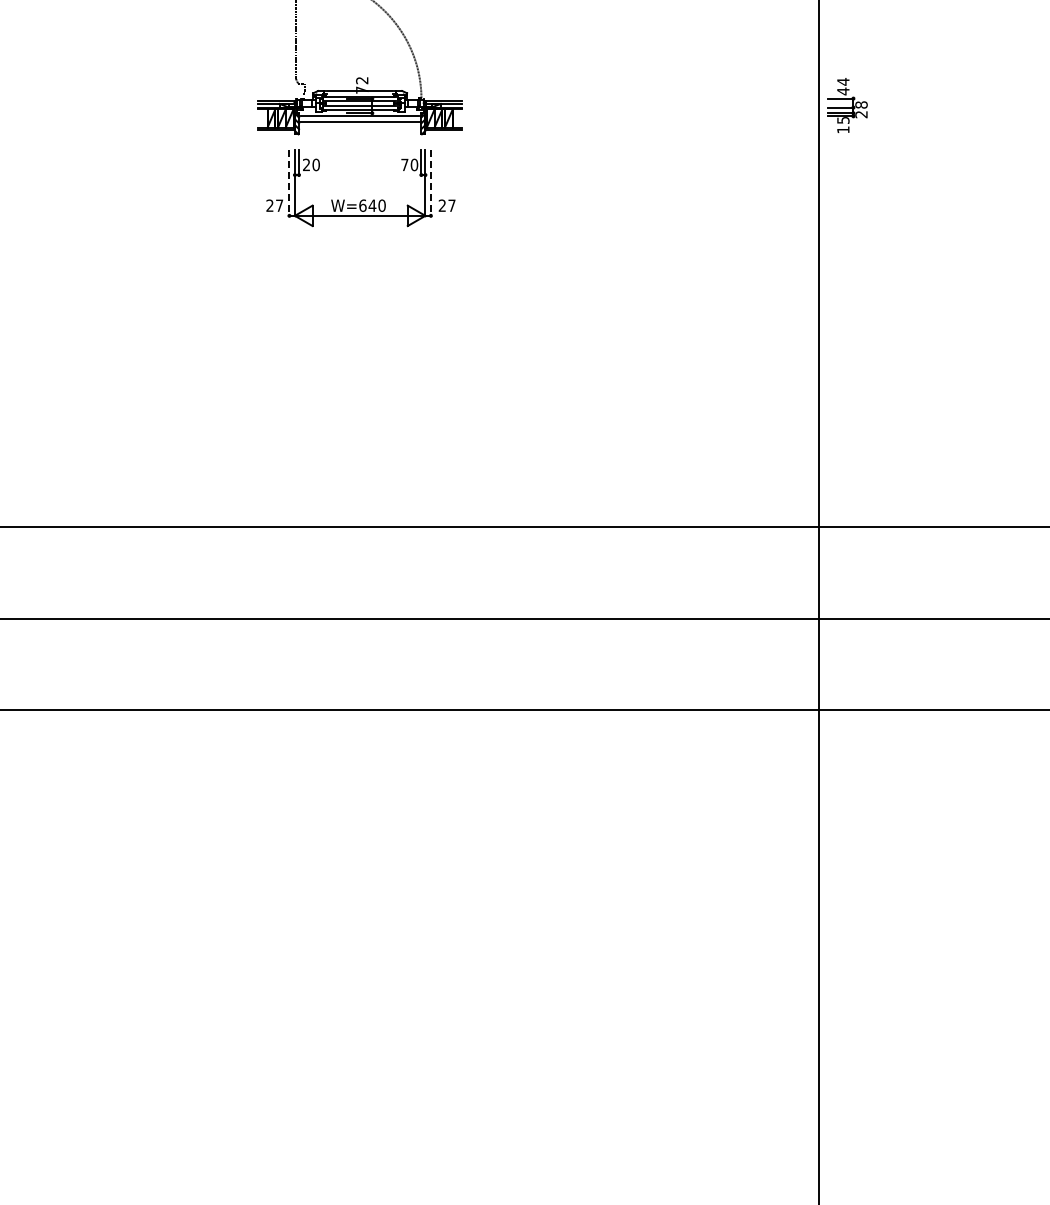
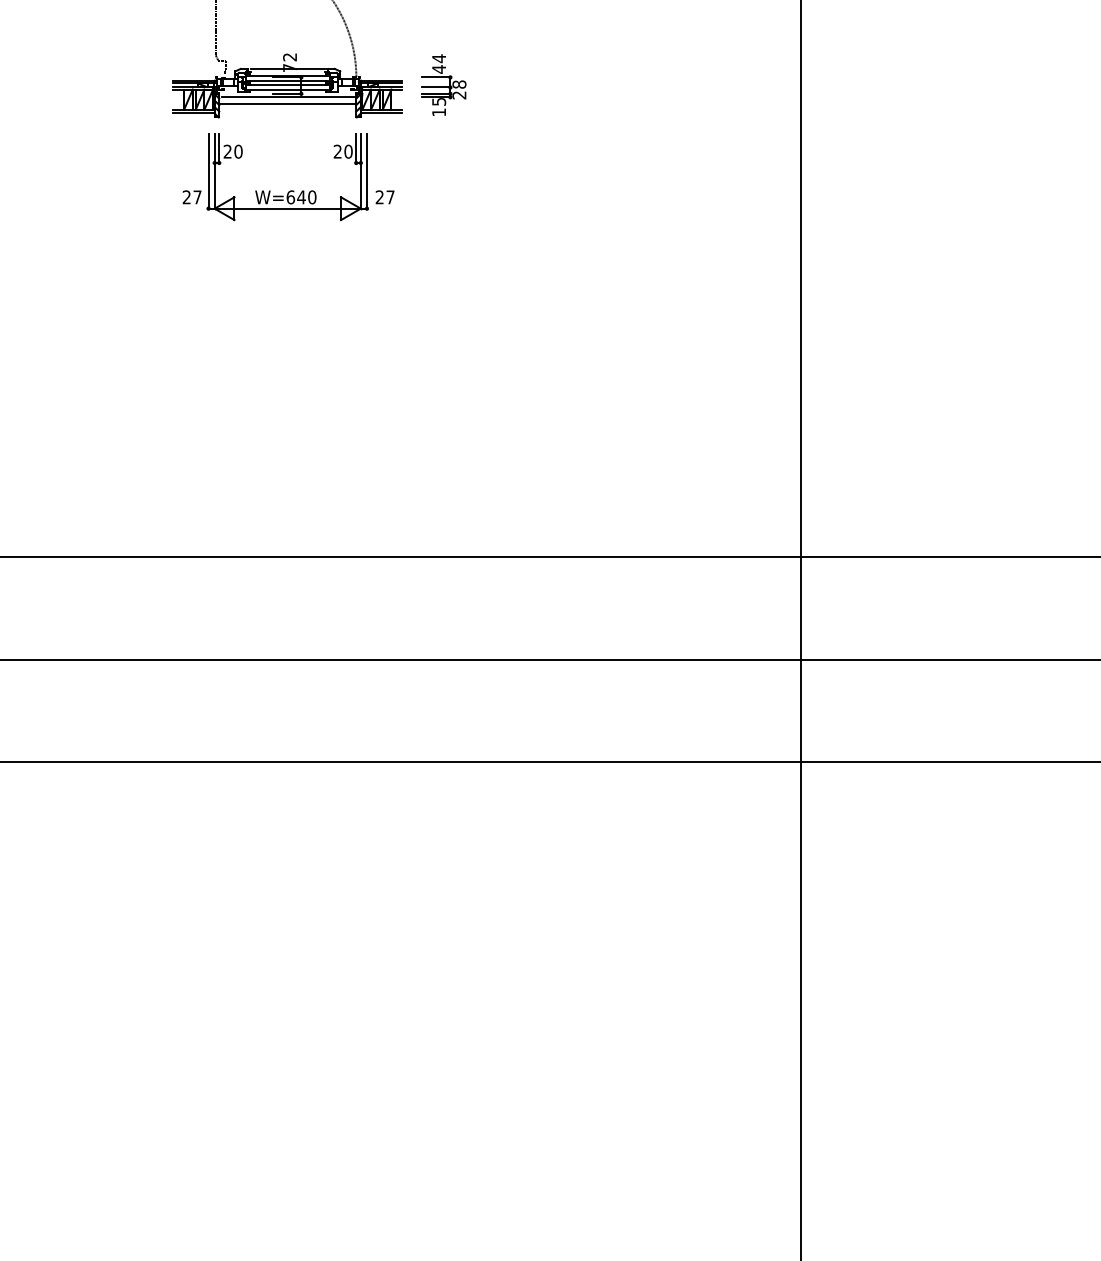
part: (847, 105) -> (443, 85), moved
text: (404, 164) -> (337, 151), 70 -> 20
line: (289, 183) -> (208, 172), dashed -> solid
line: (430, 183) -> (366, 172), dashed -> solid

